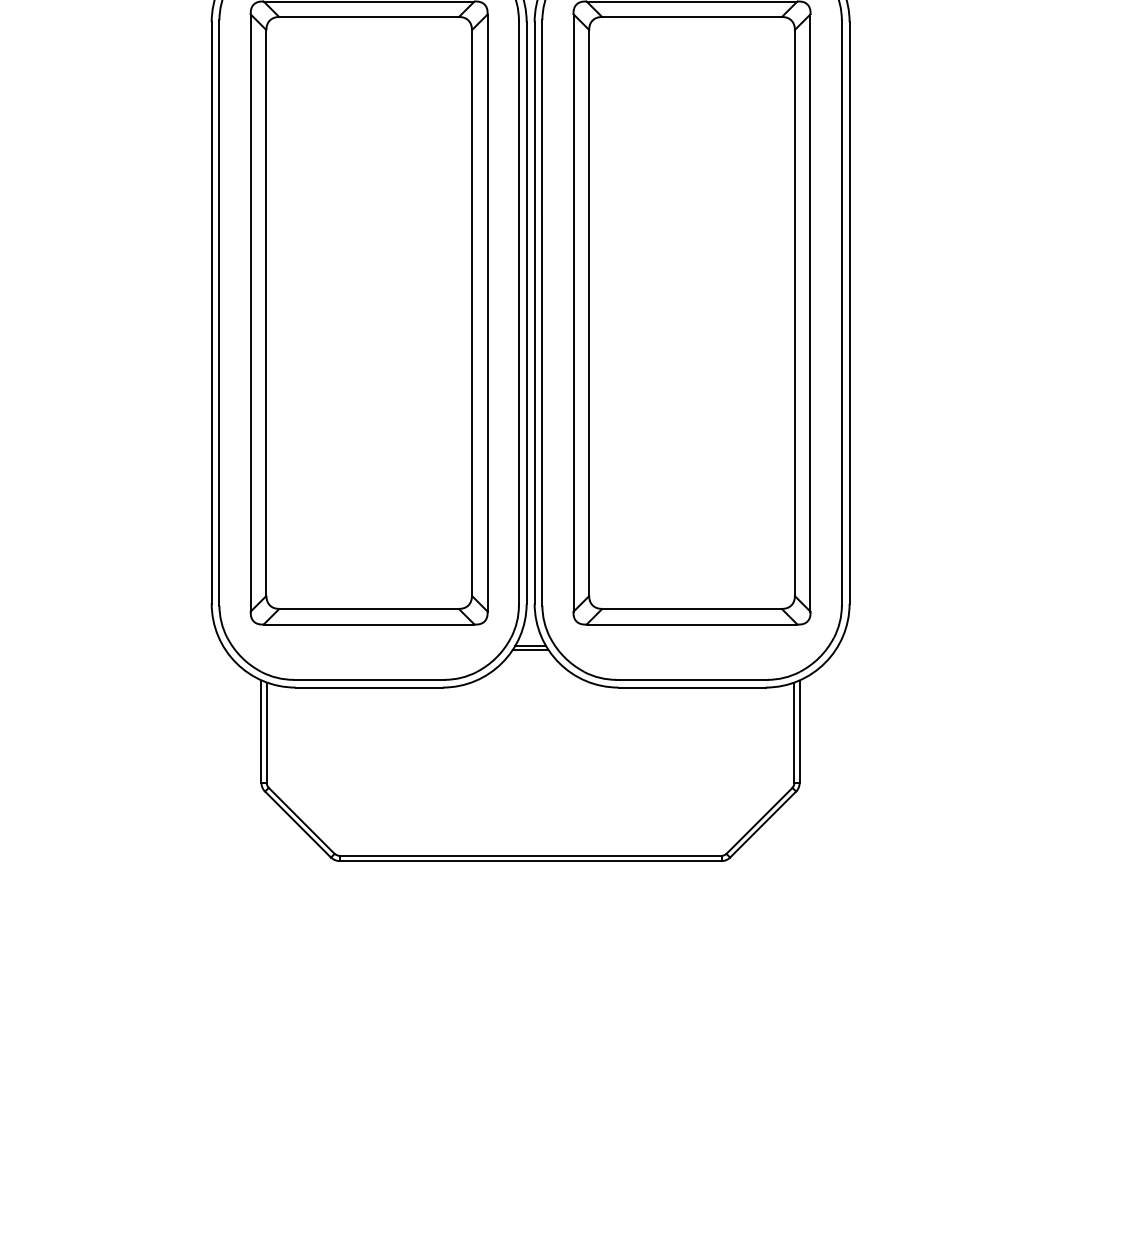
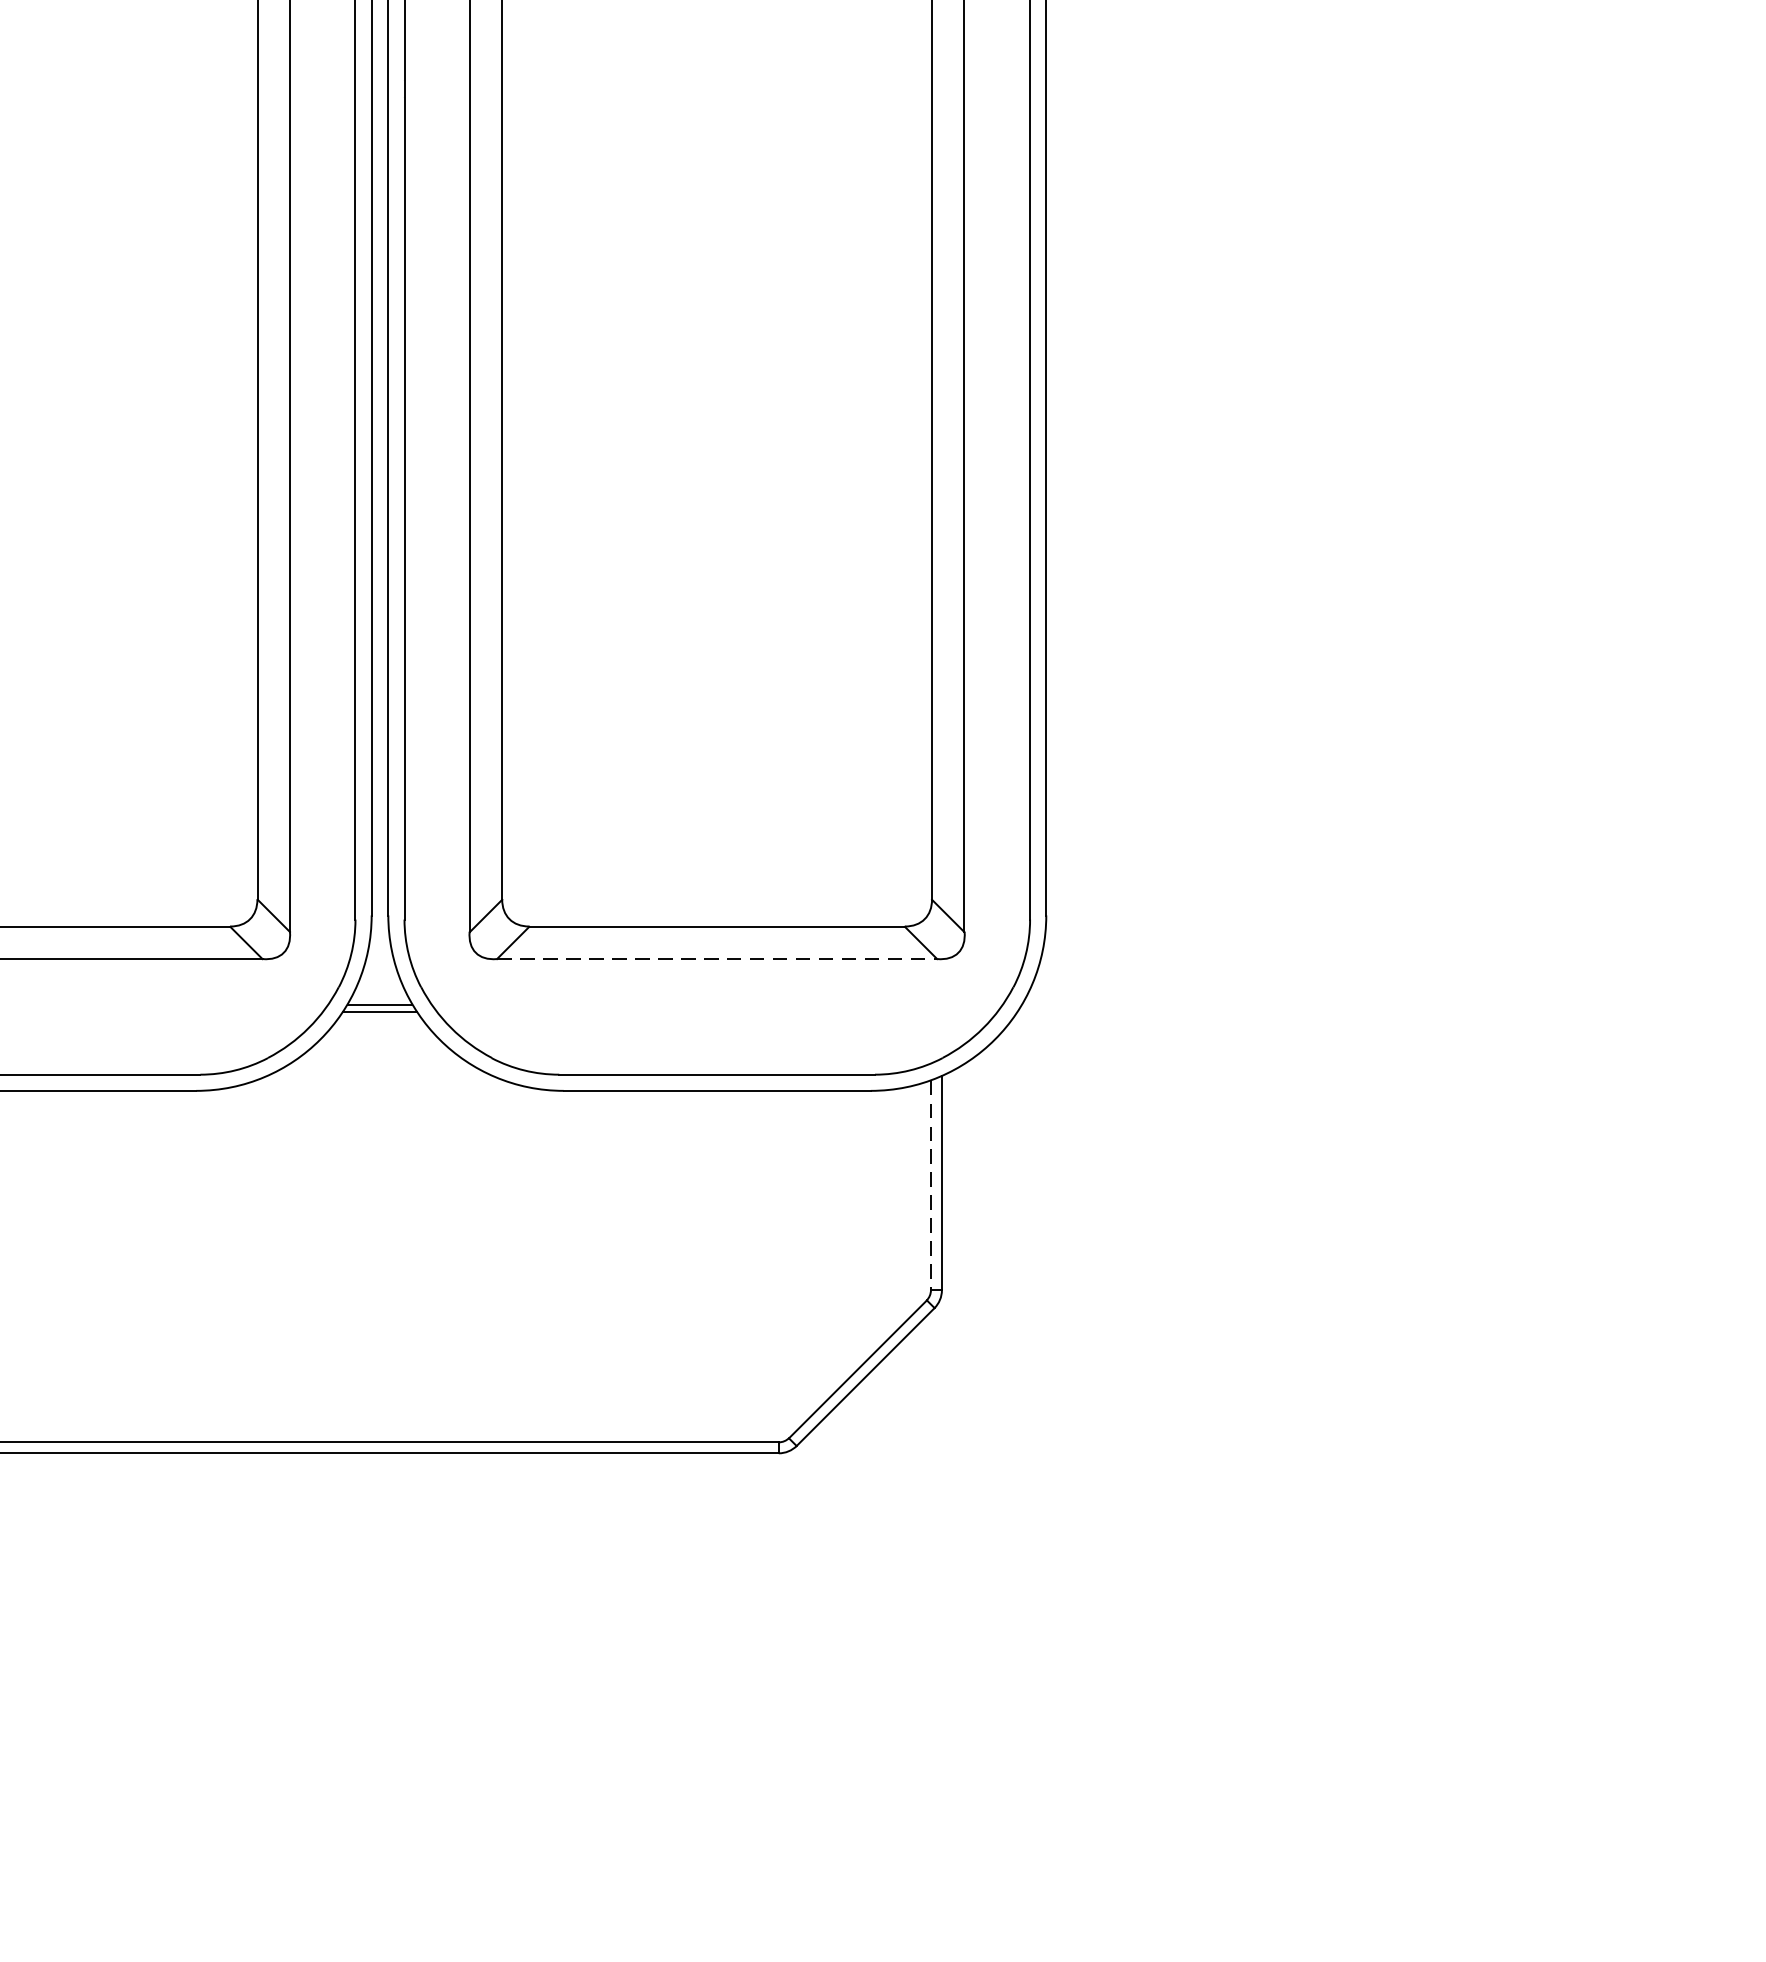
line: (692, 624) -> (718, 959), solid -> dashed
line: (794, 733) -> (931, 1186), solid -> dashed

